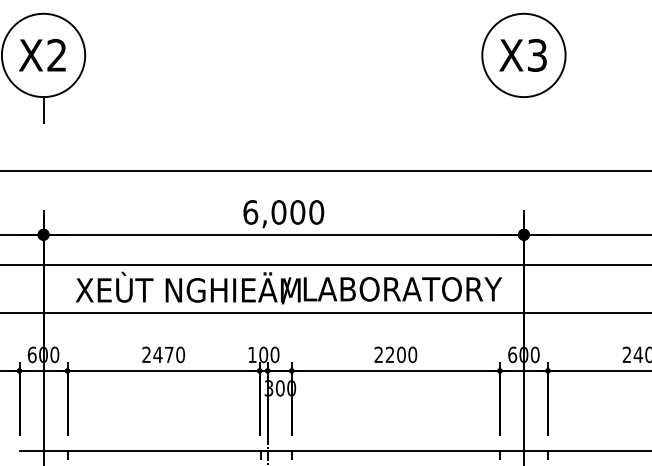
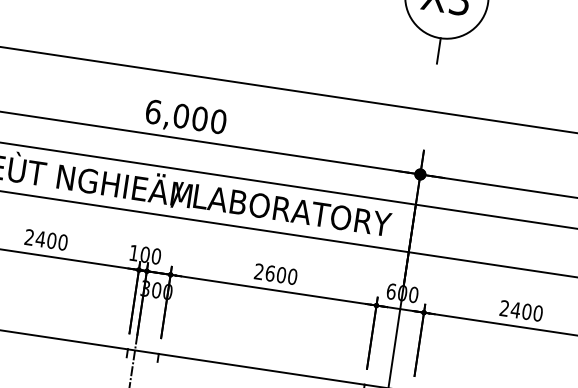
line: (523, 109) -> (438, 50), added
text: (168, 354) -> (51, 240), 2470 -> 2400
text: (389, 354) -> (269, 273), 2200 -> 2600

